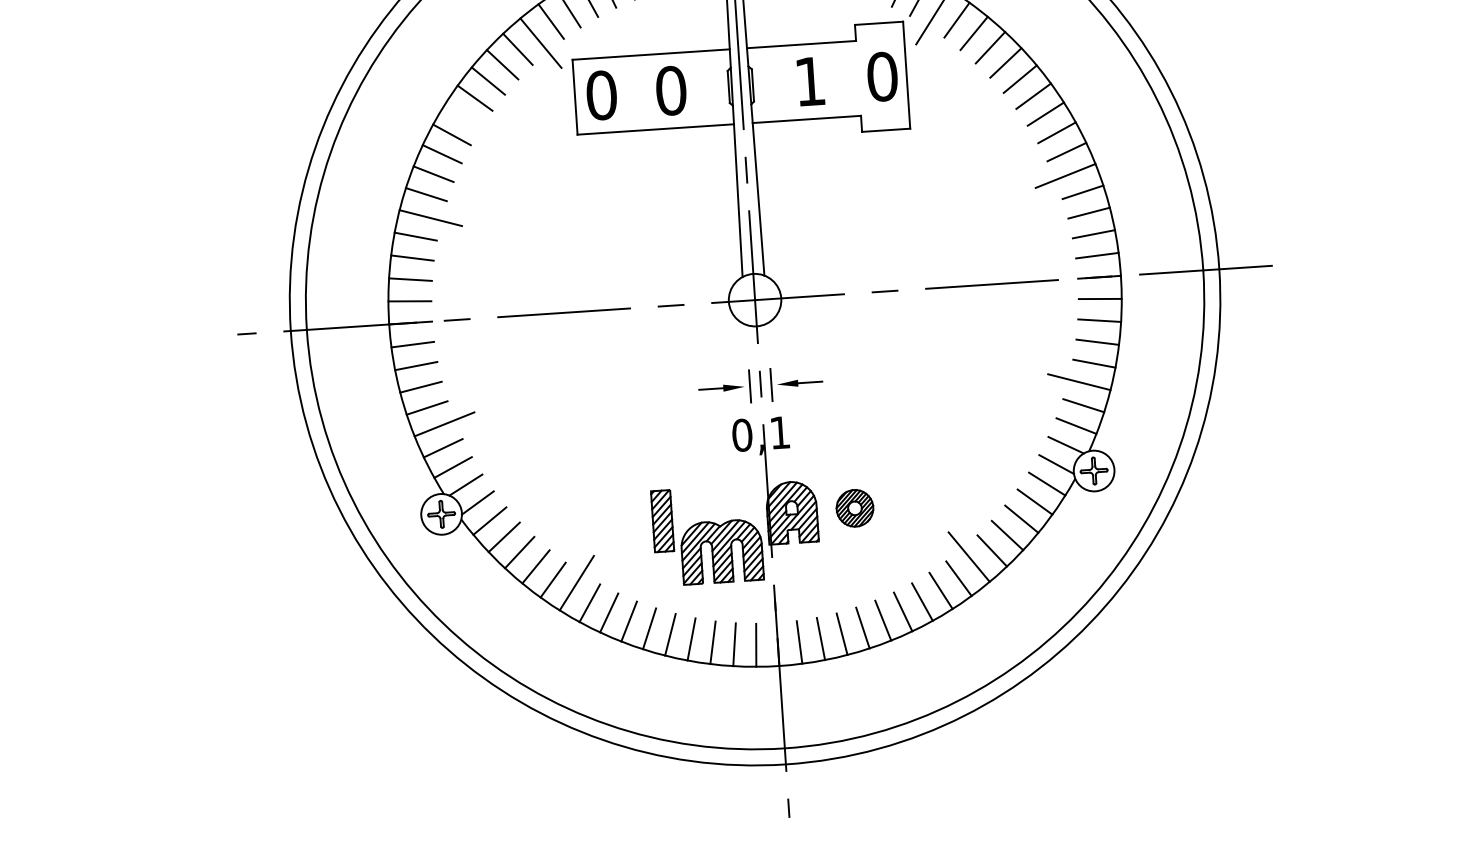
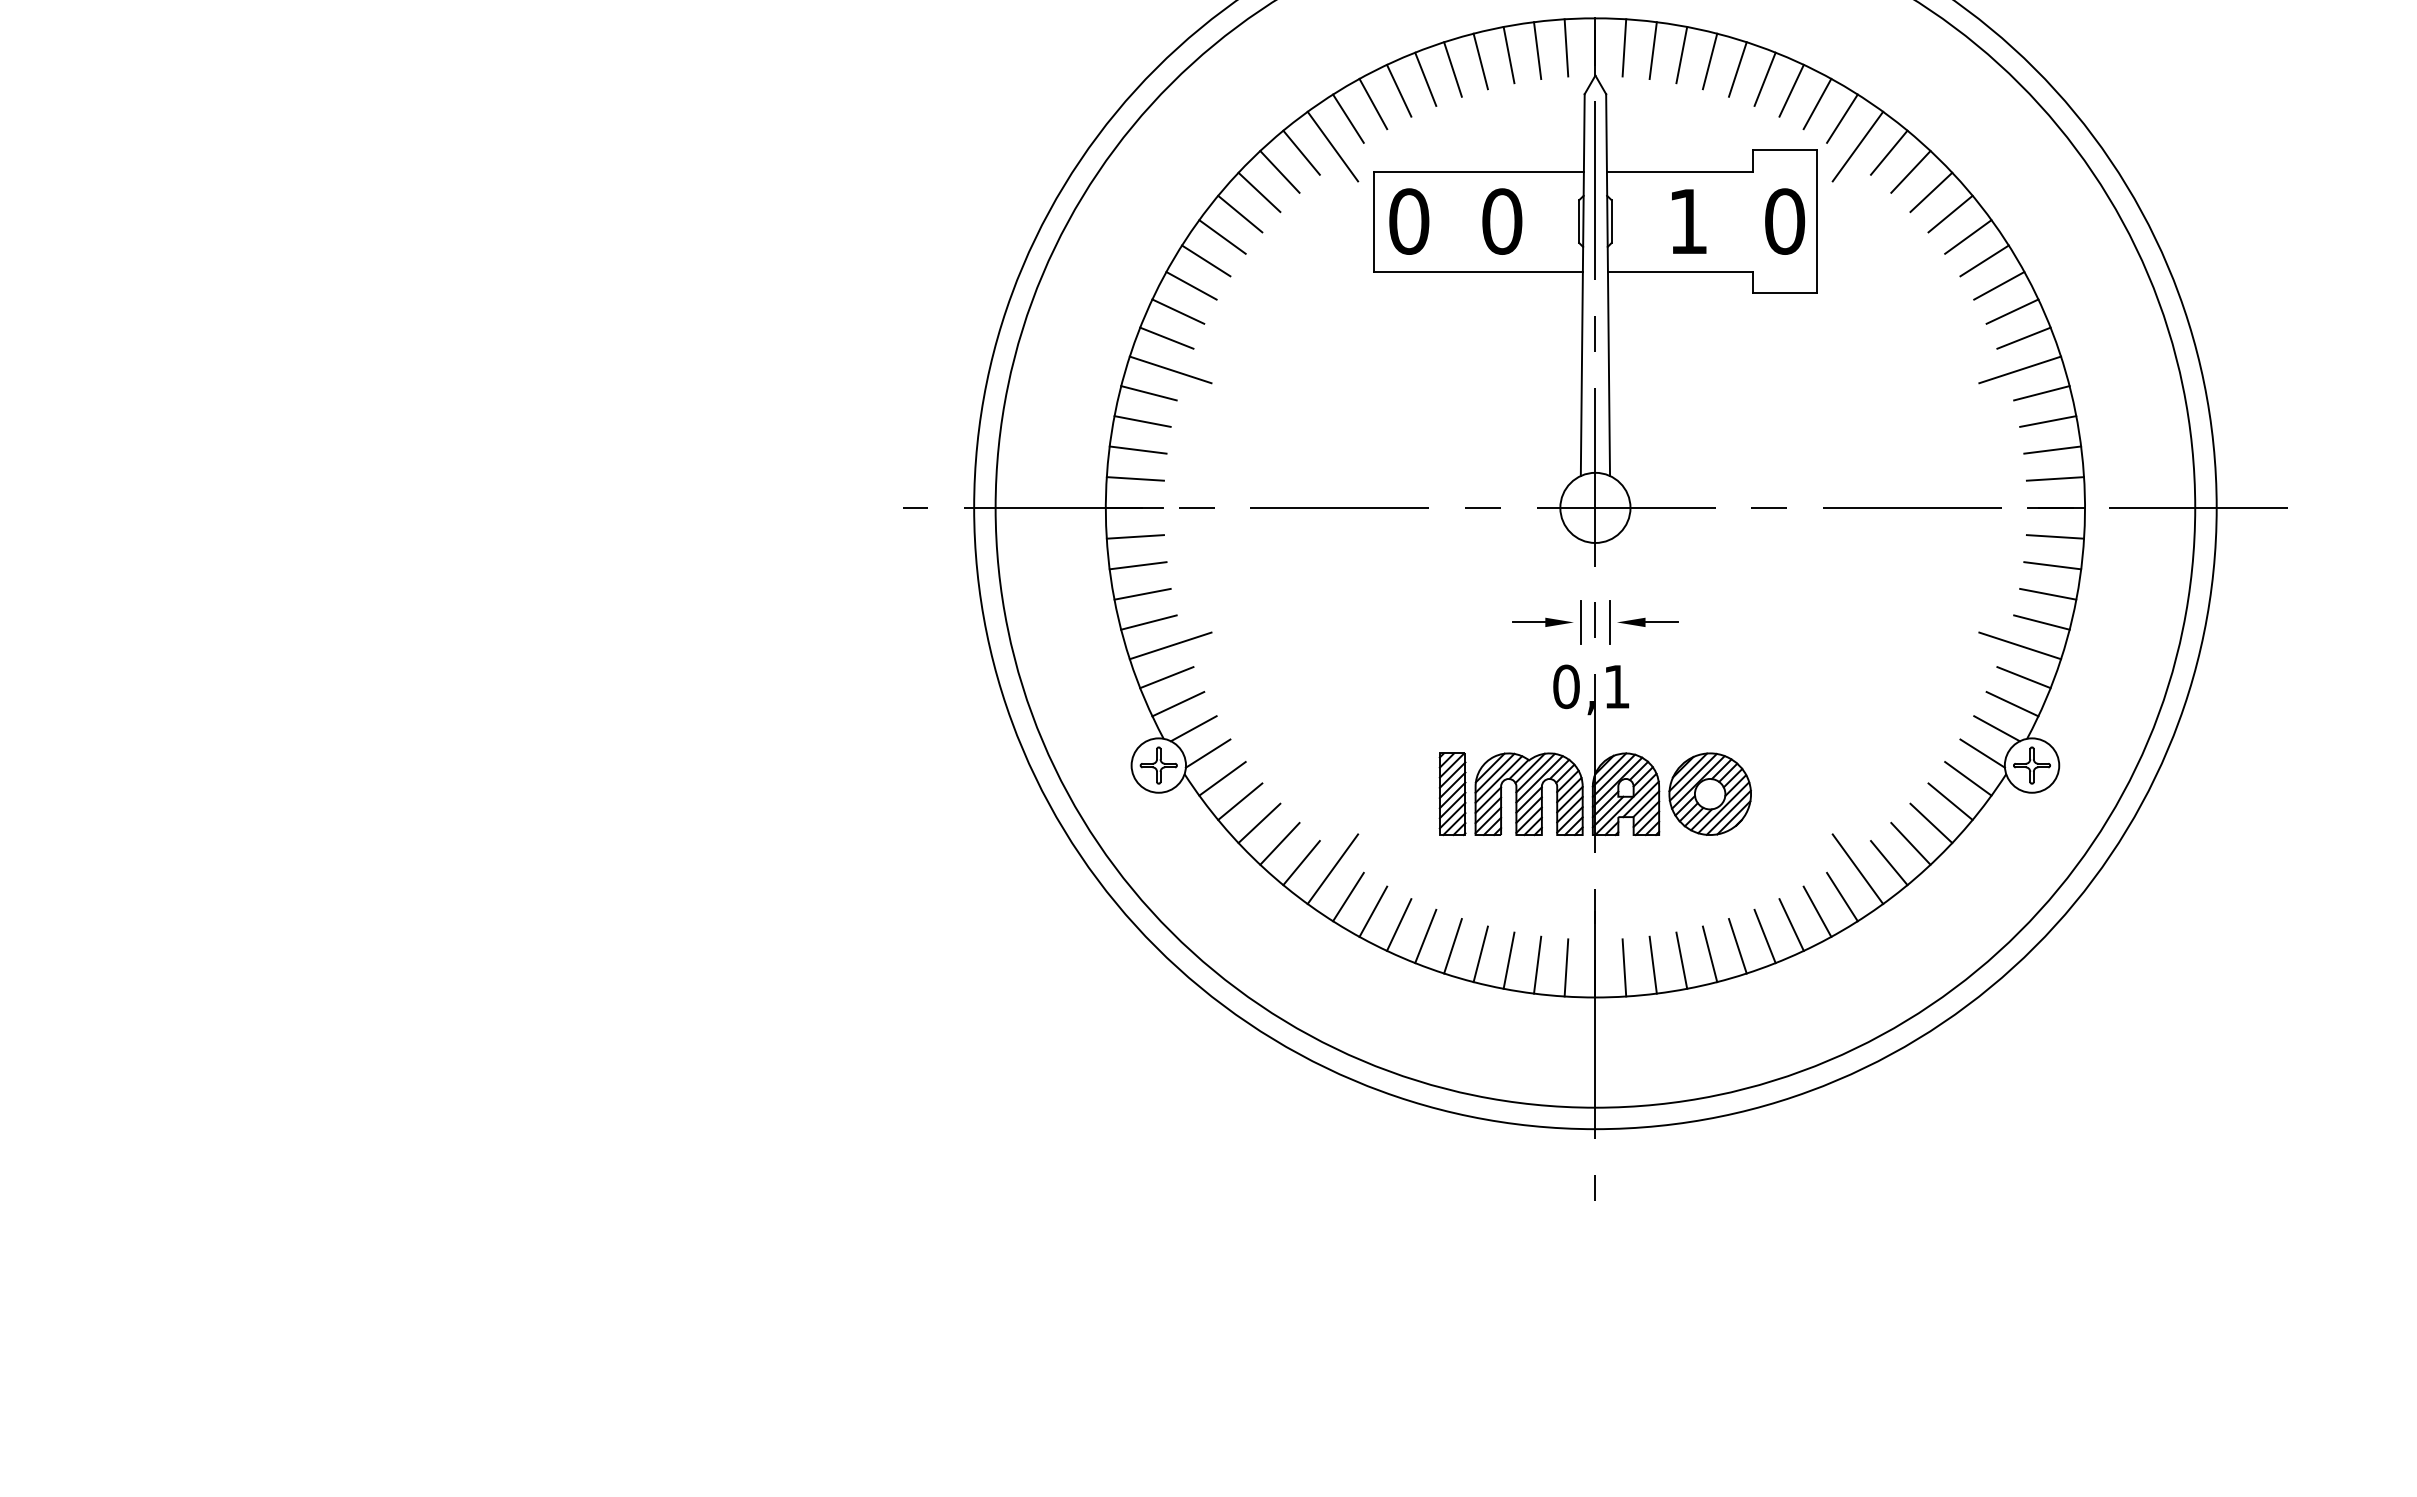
line: (462, 115) -> (1222, 236), added
part: (854, 507) -> (1709, 793), size x1.67
part: (721, 552) -> (1528, 794), moved

